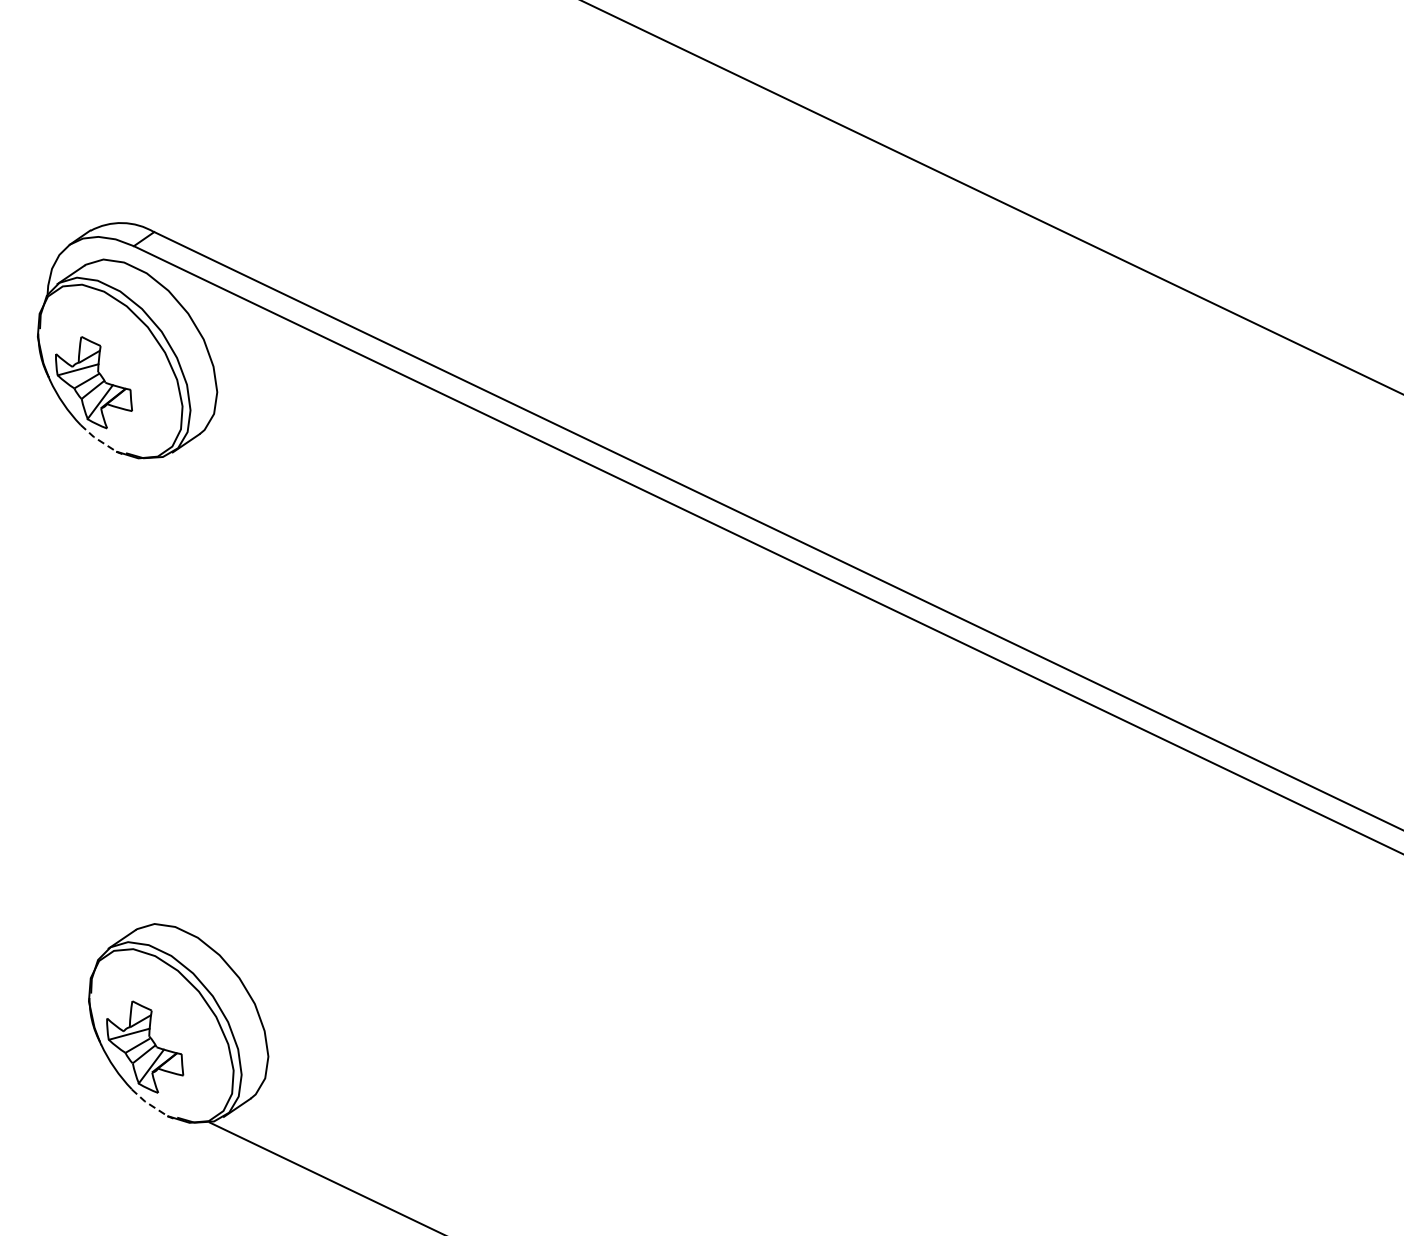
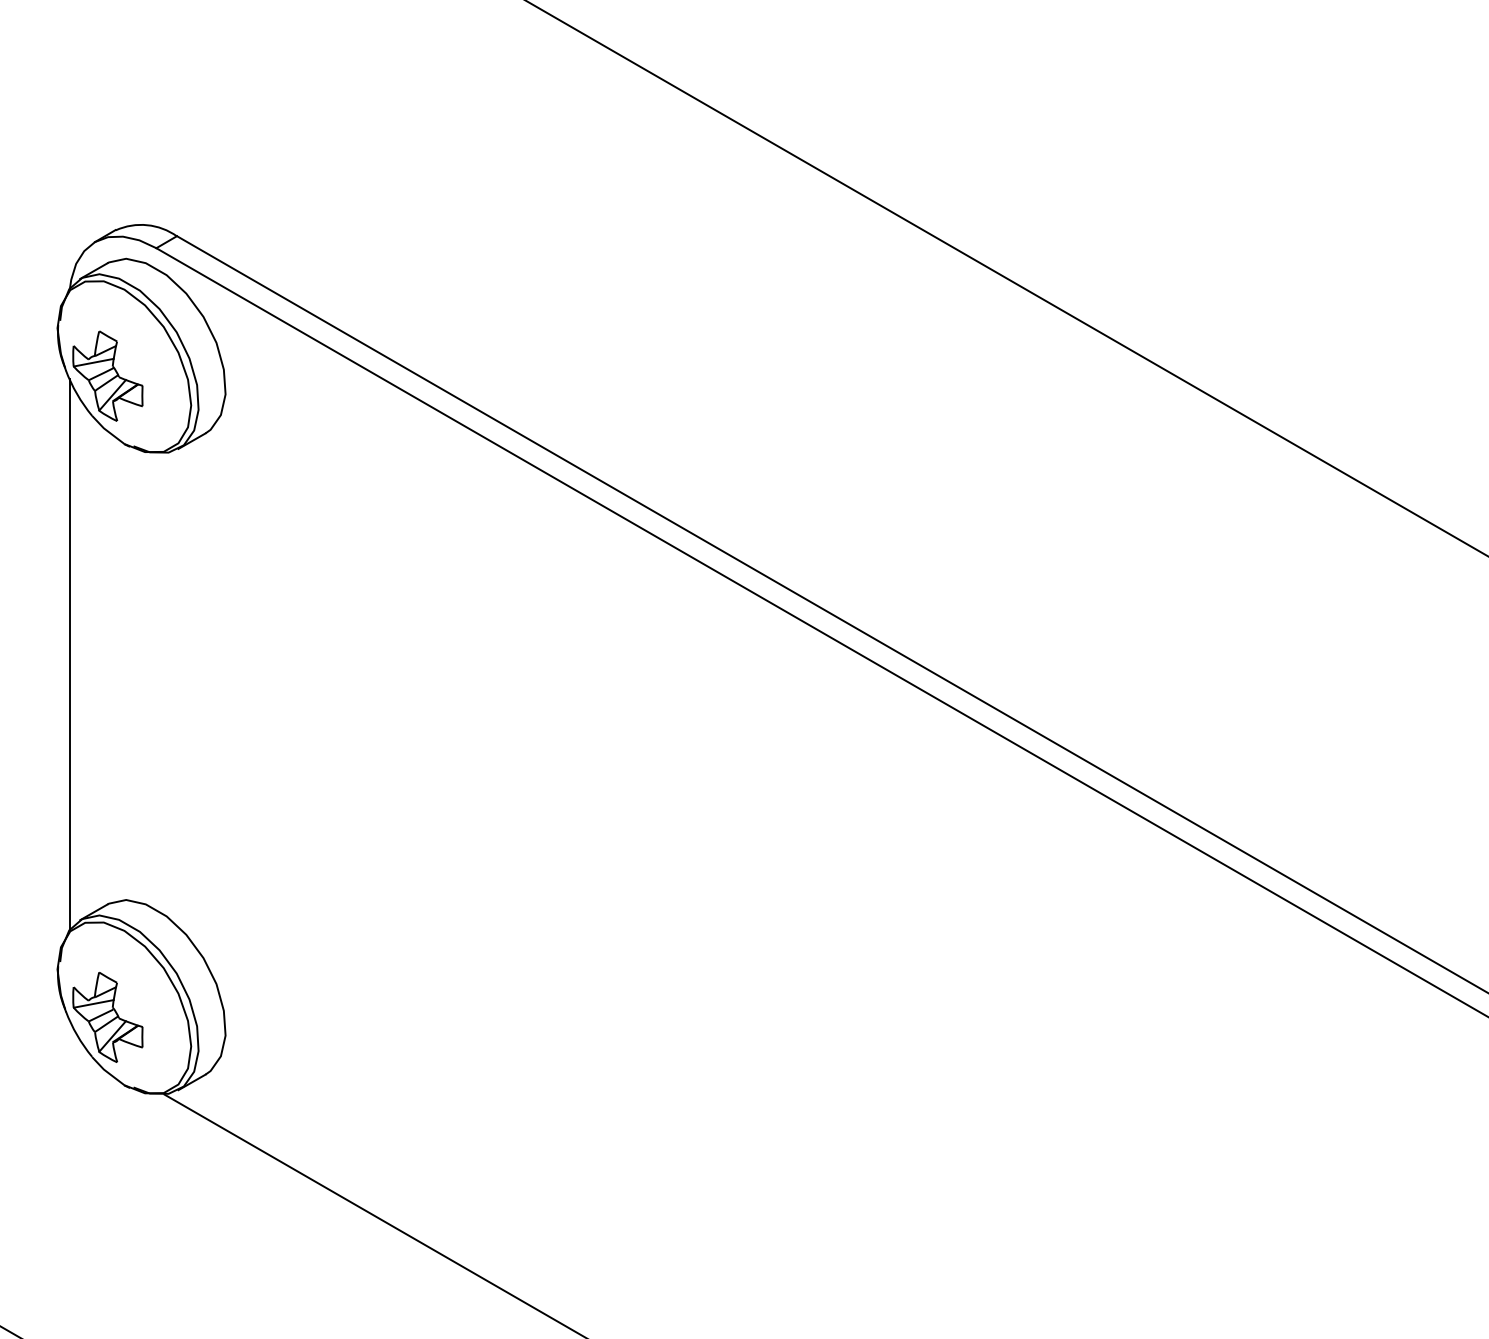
line: (97, 438) -> (107, 430), dashed -> solid
line: (76, 674) -> (69, 654), added
line: (148, 1103) -> (107, 1071), dashed -> solid

